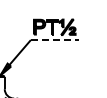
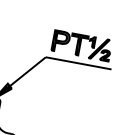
line: (54, 40) -> (78, 63), dashed -> solid

